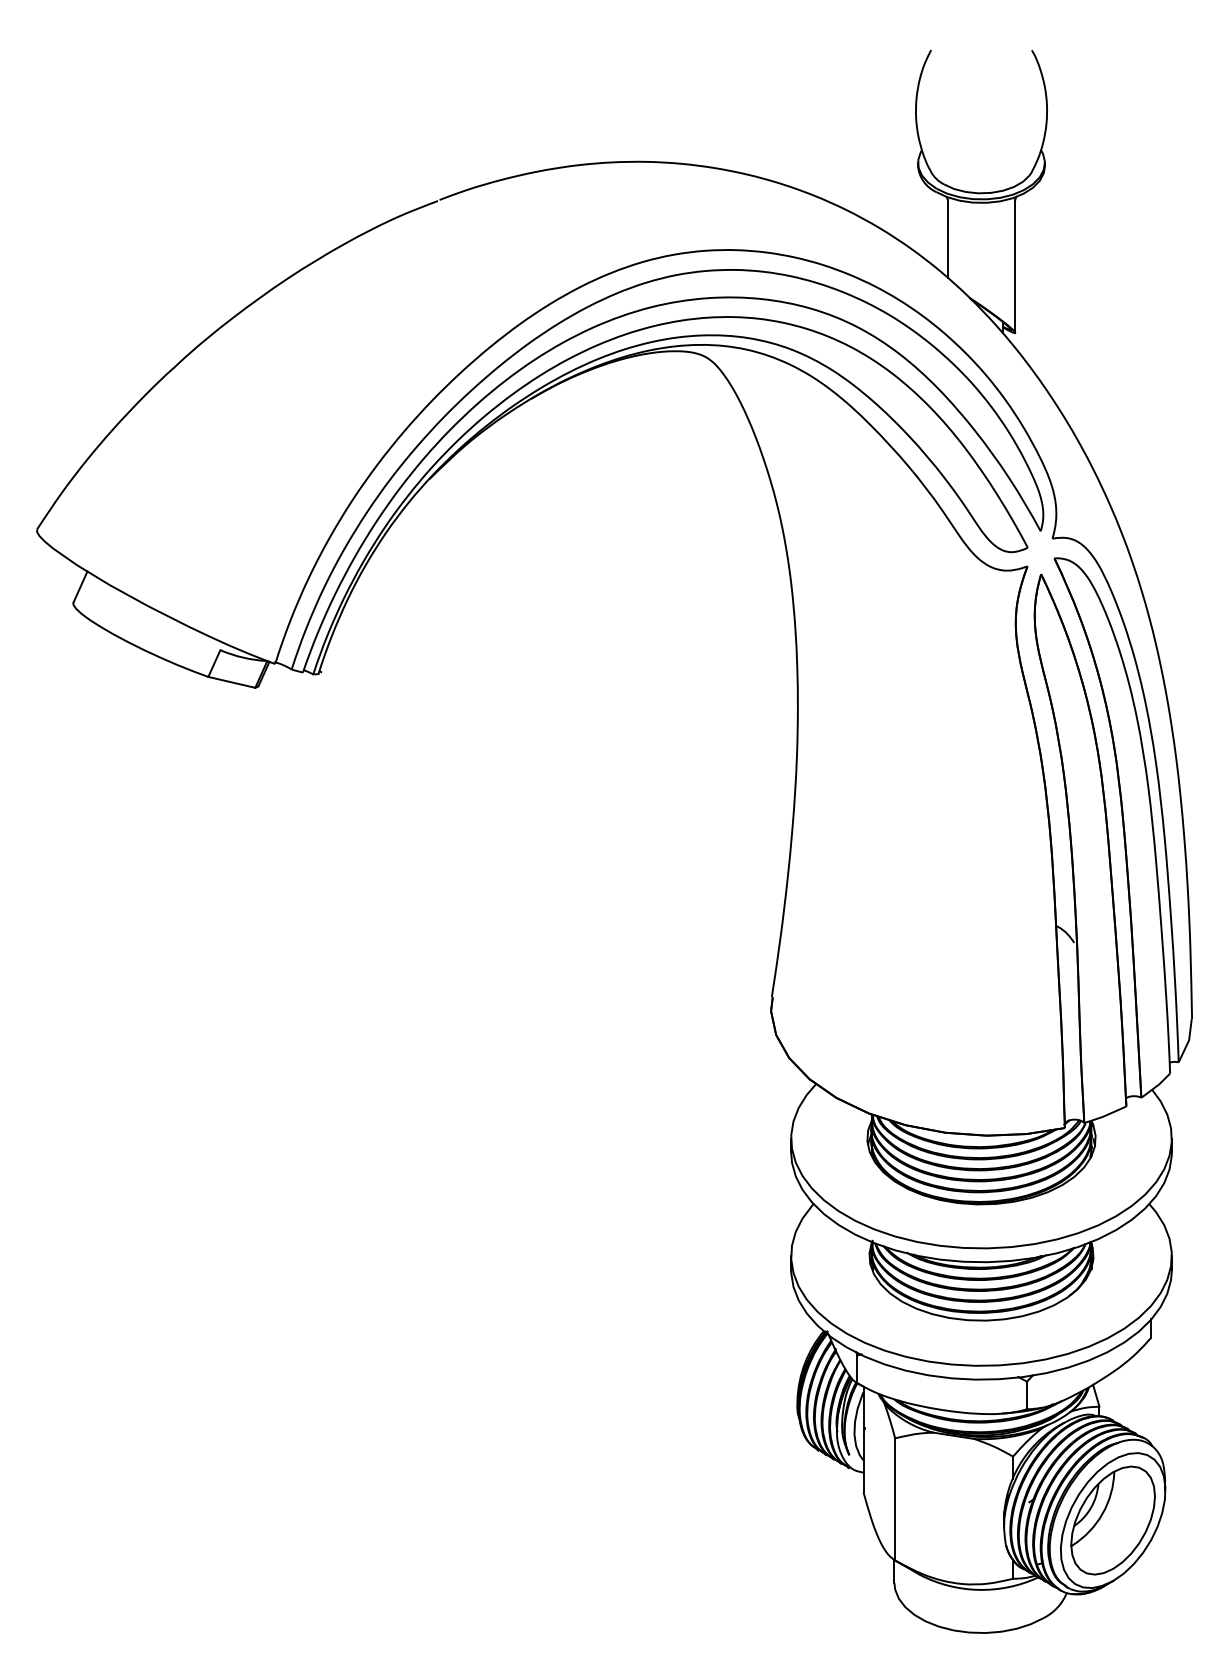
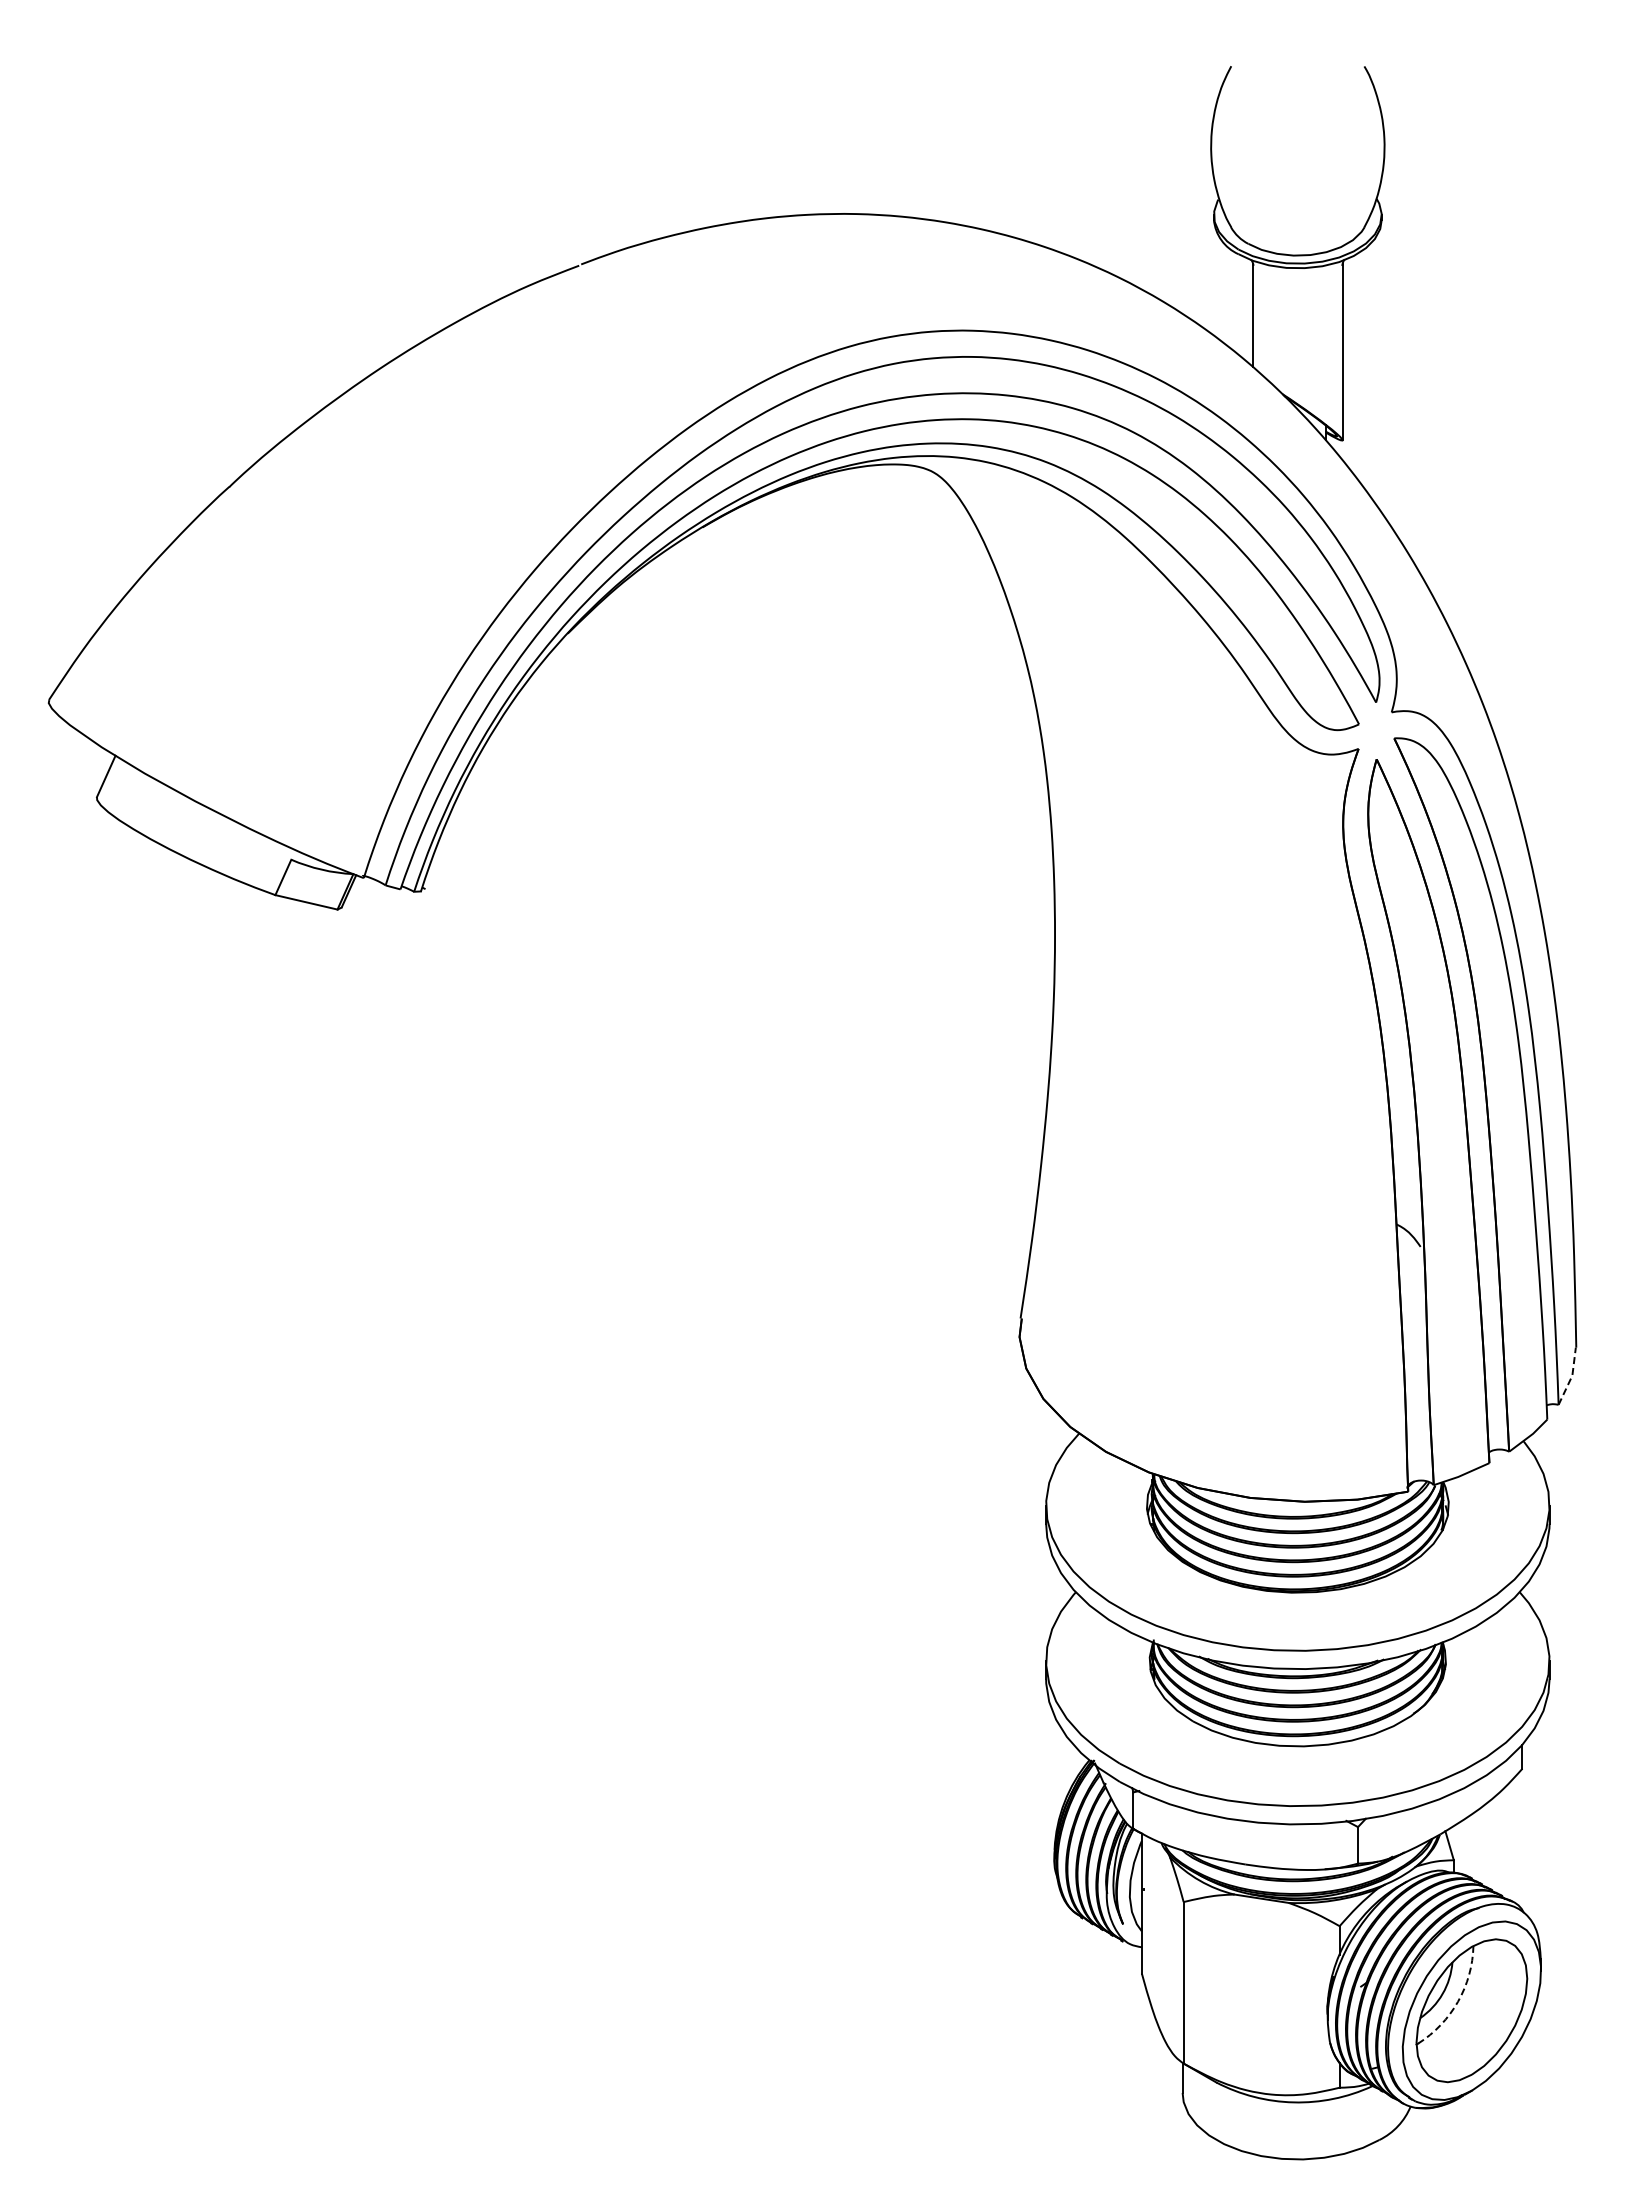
line: (1188, 1040) -> (1571, 1376), solid -> dashed
arc: (1103, 1513) -> (1458, 2001), solid -> dashed

